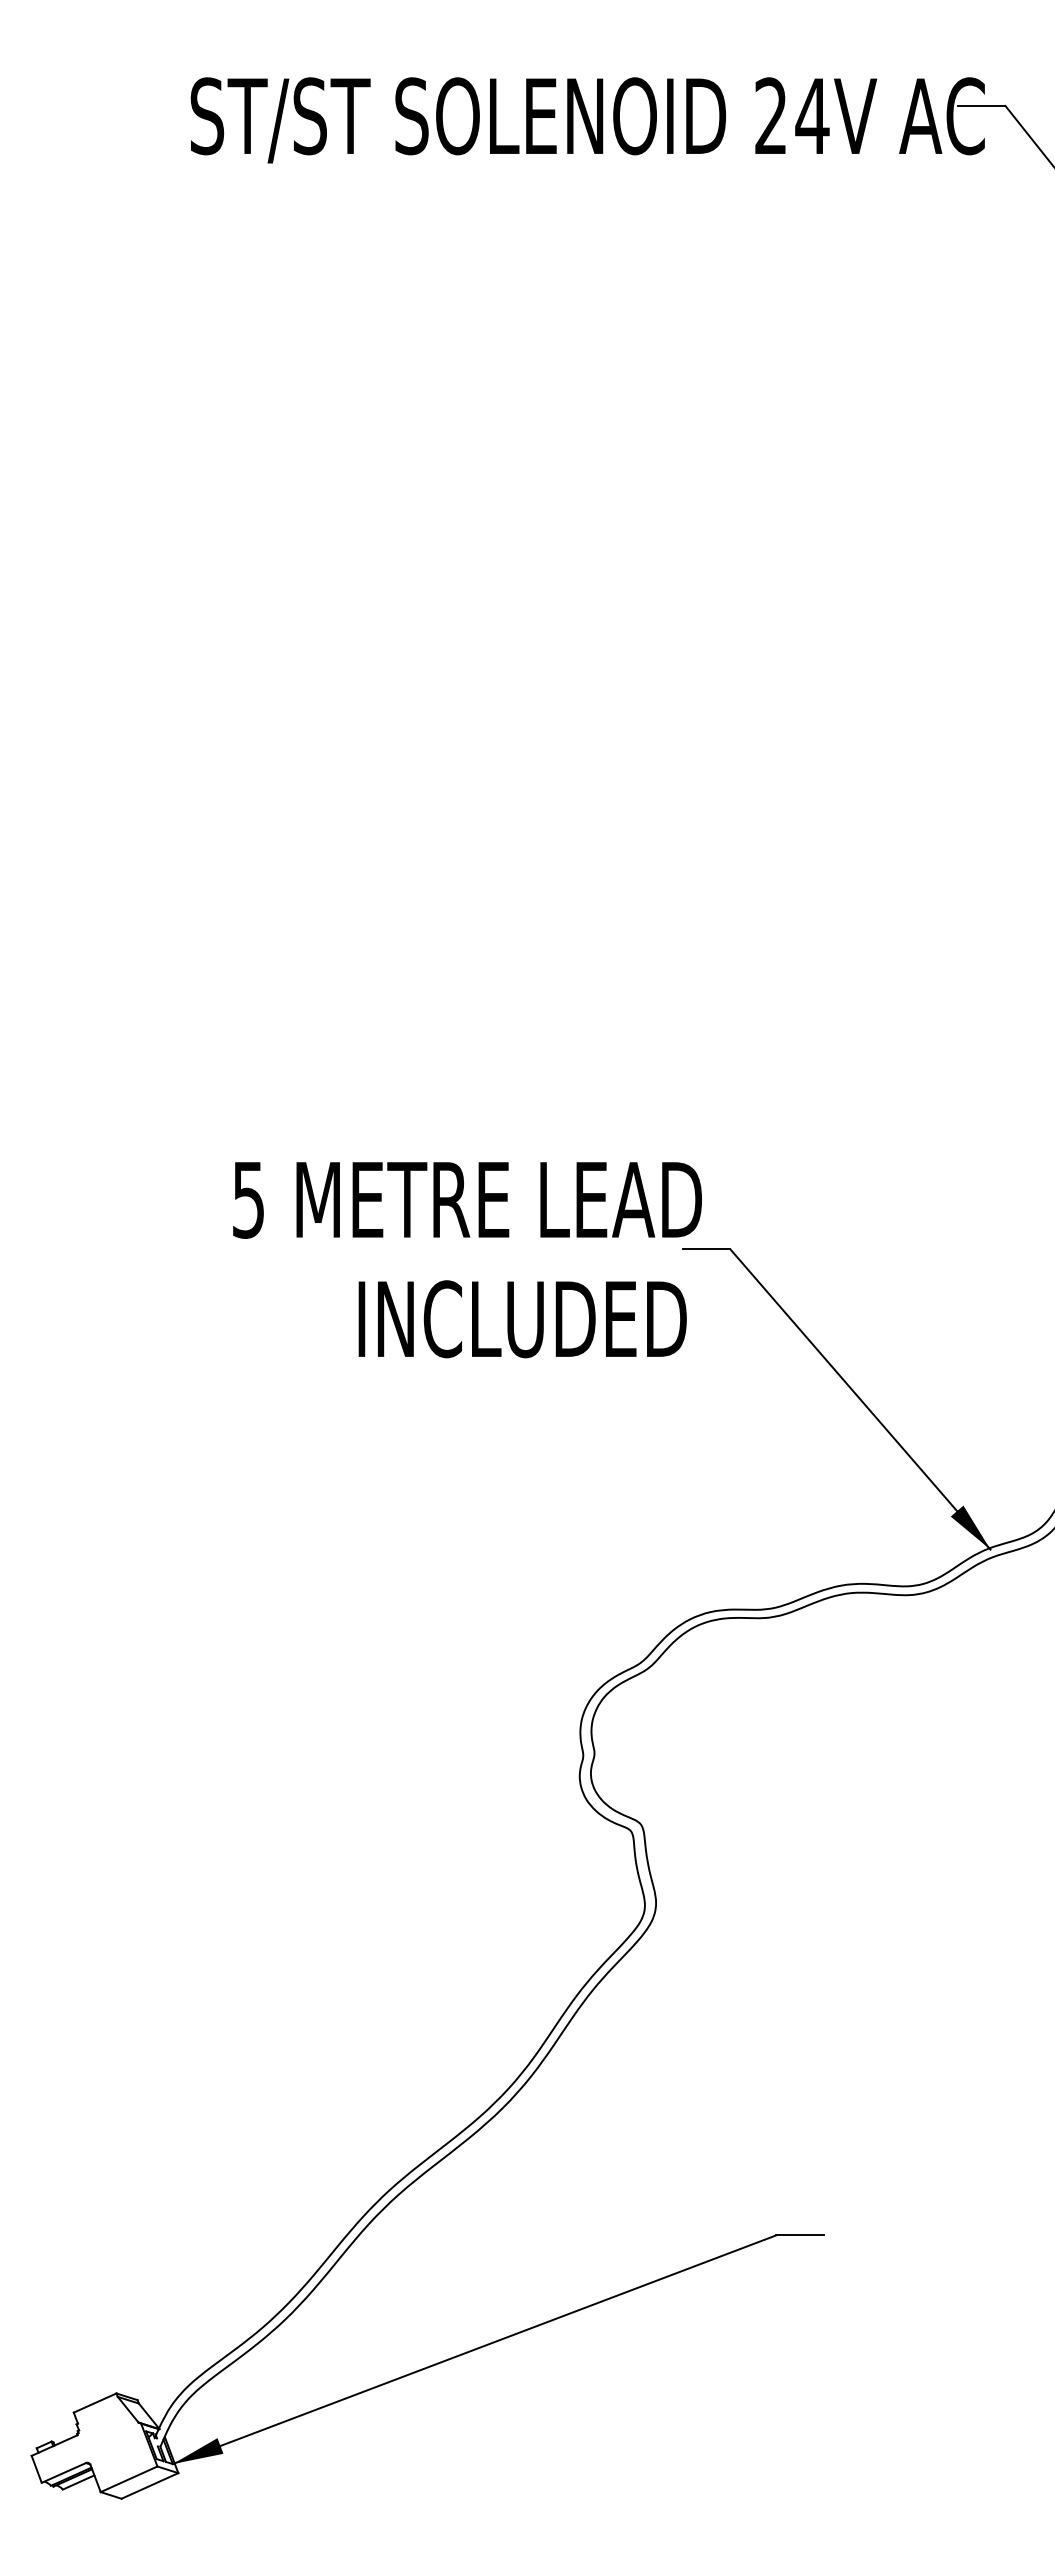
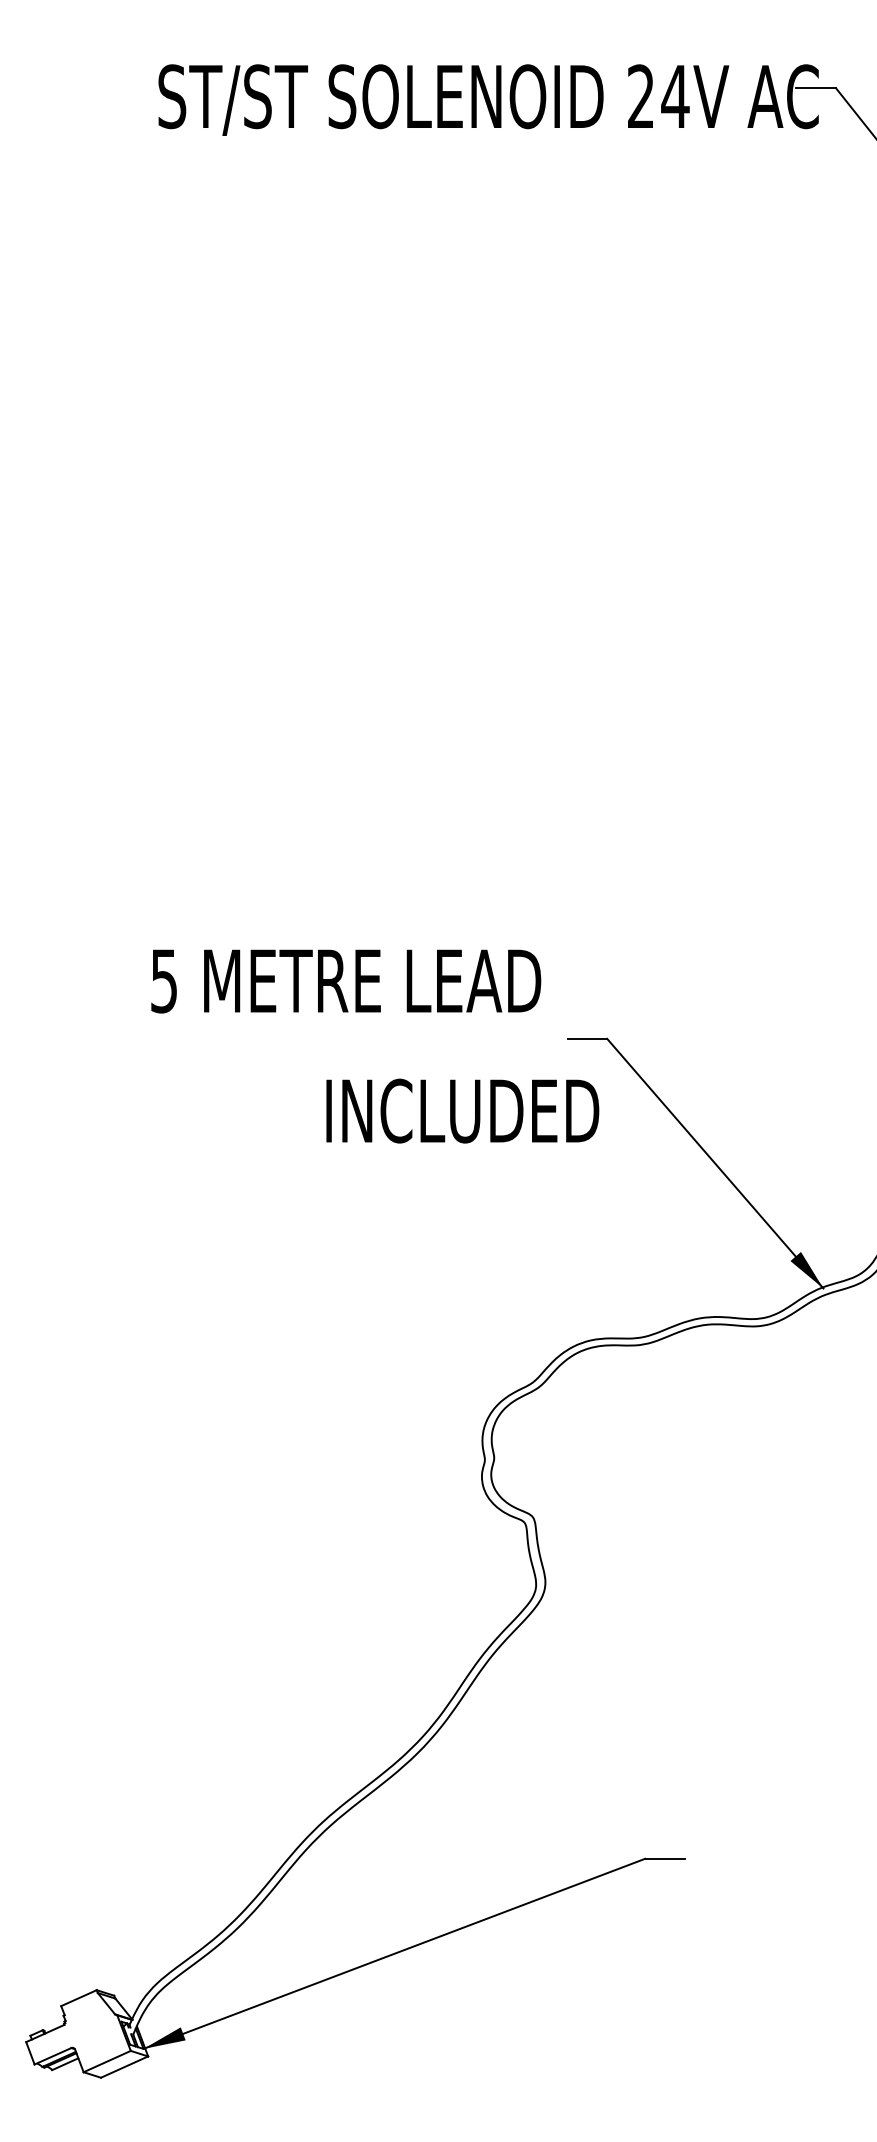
text: (467, 1200) -> (346, 981), moved
text: (522, 1319) -> (462, 1111), moved

